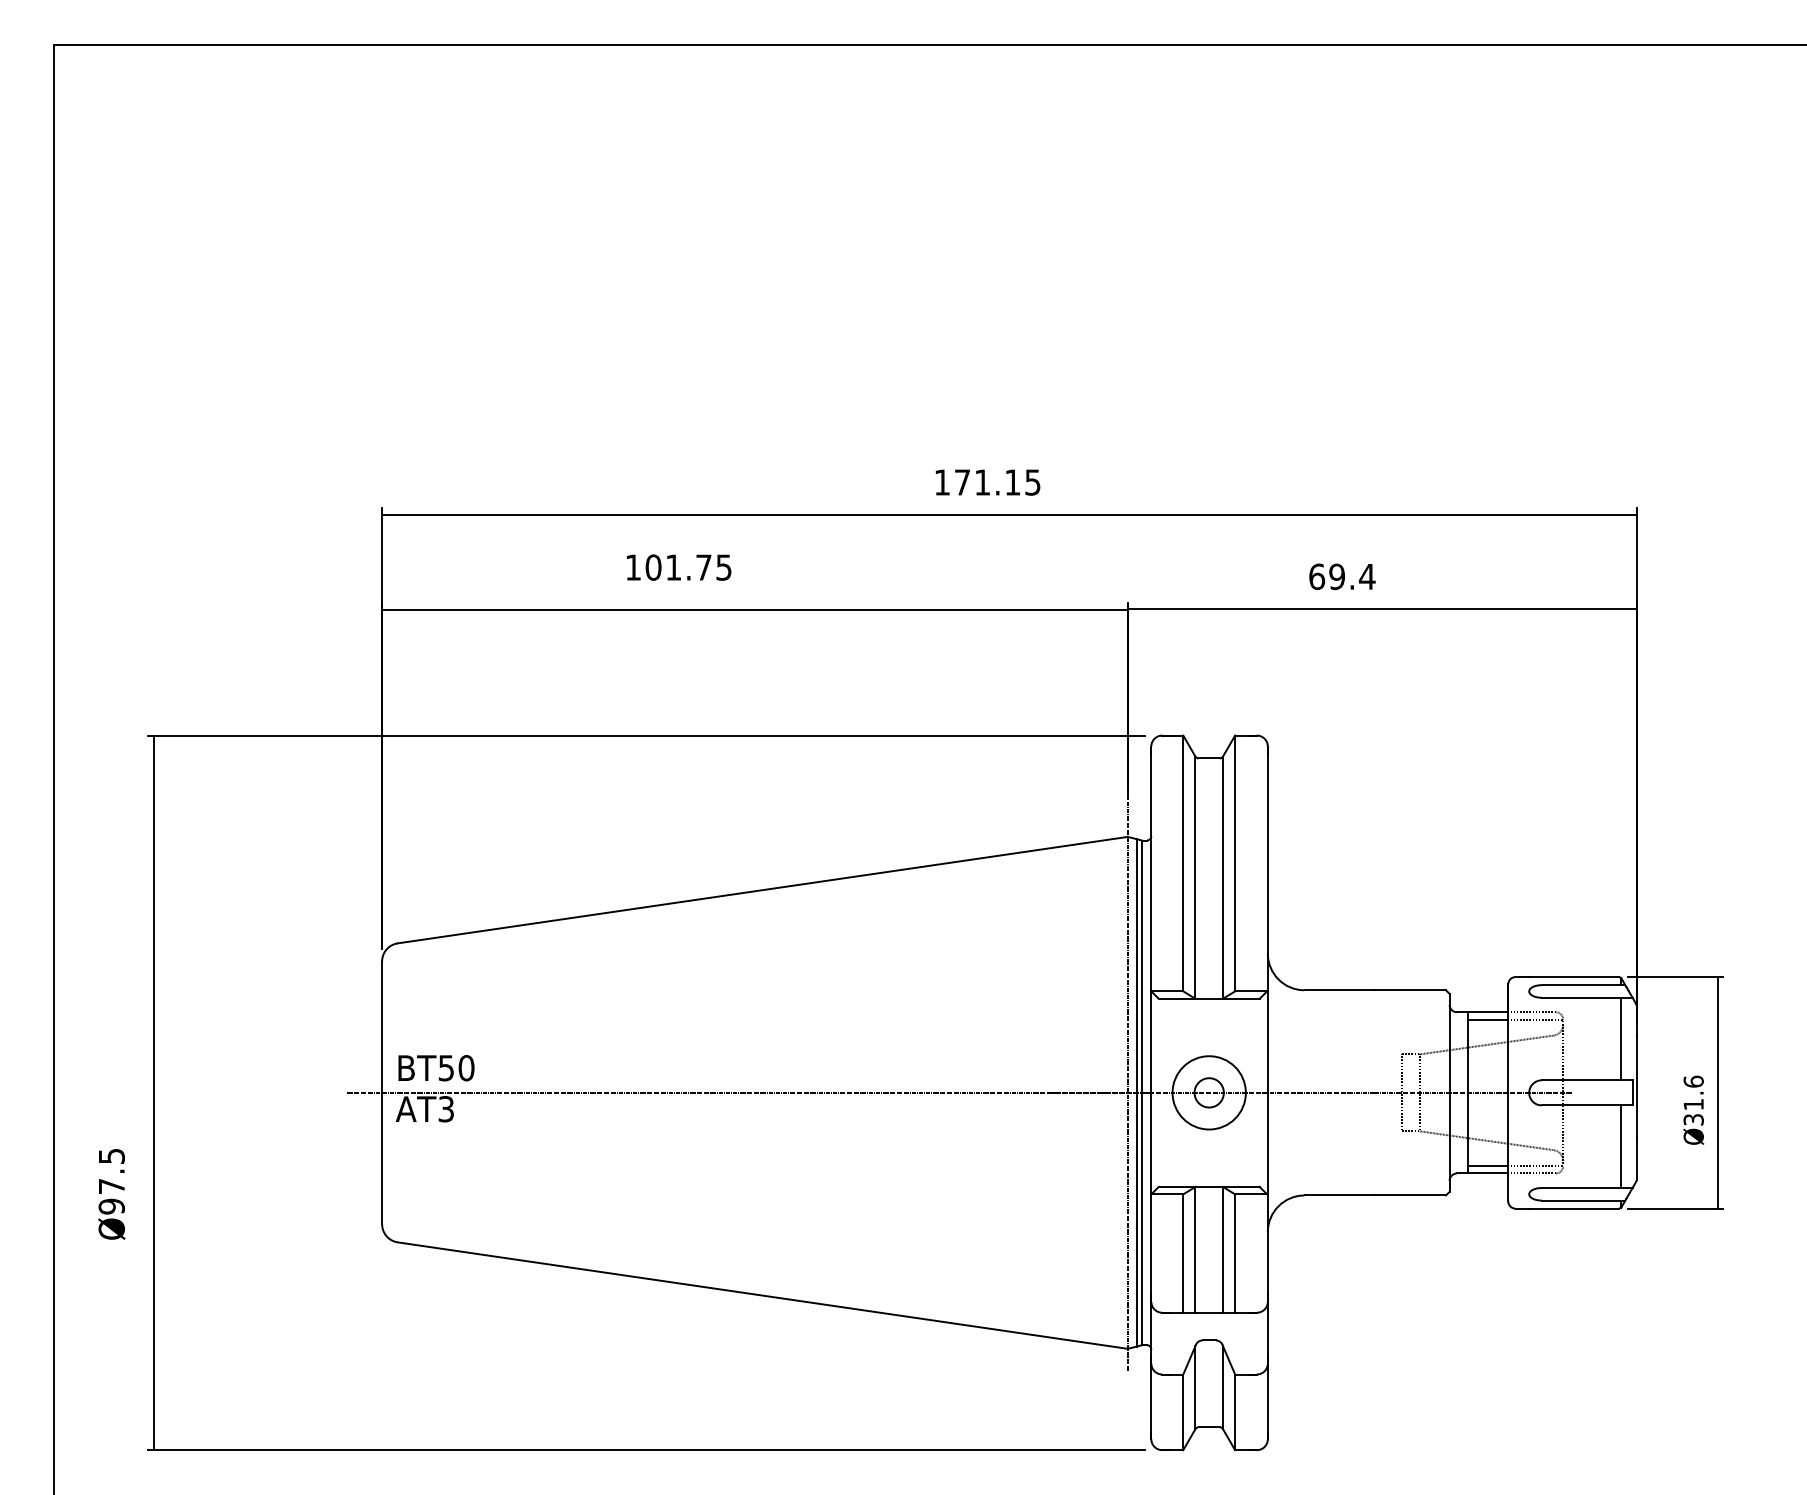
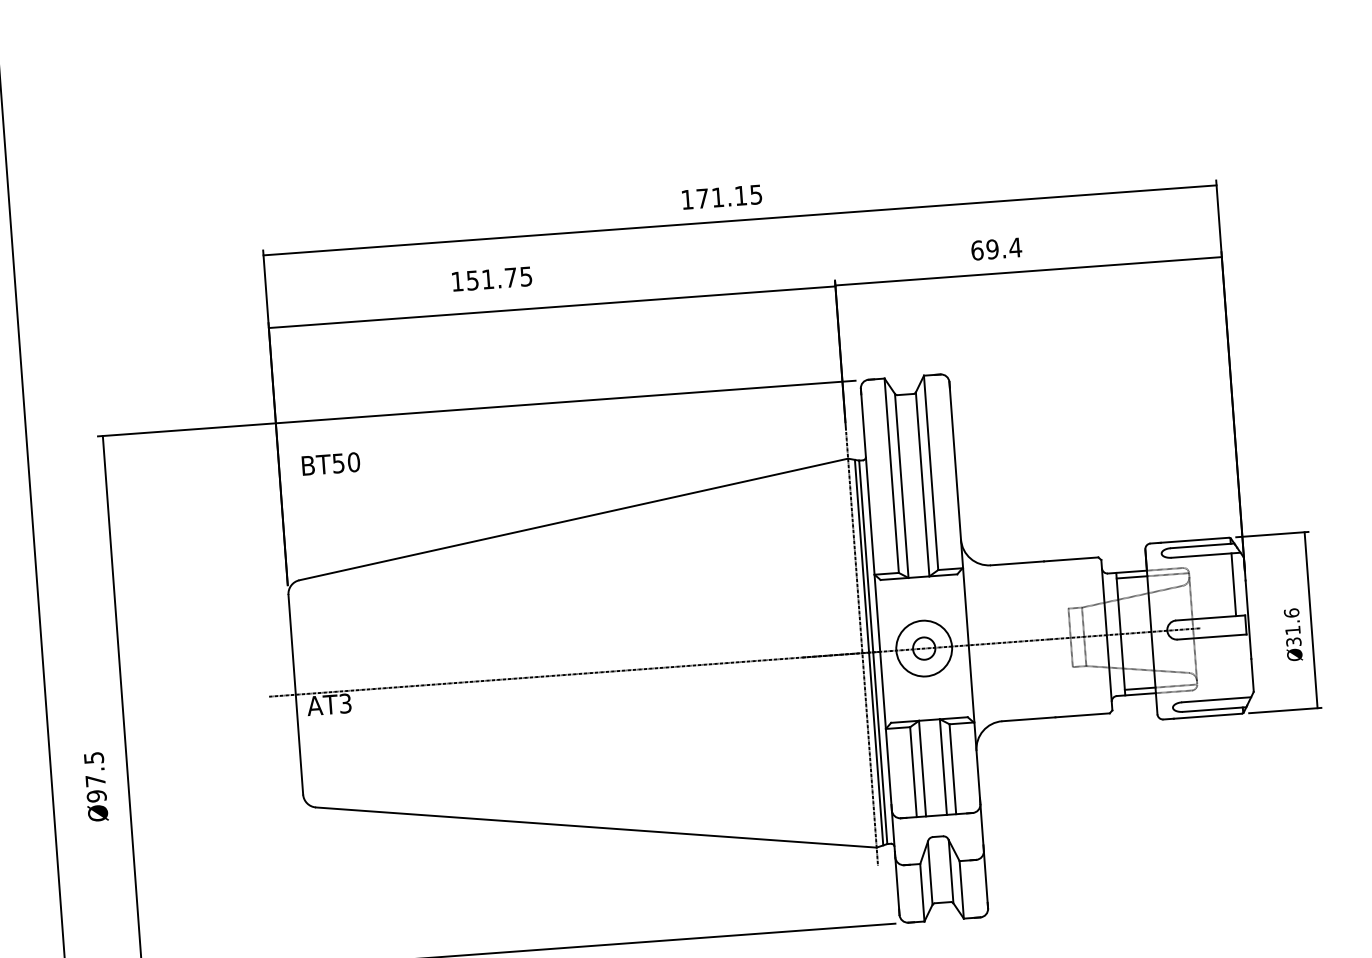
text: (653, 567) -> (472, 280), 101.75 -> 151.75
text: (436, 1068) -> (331, 464), moved
line: (1620, 1146) -> (1239, 666), removed

